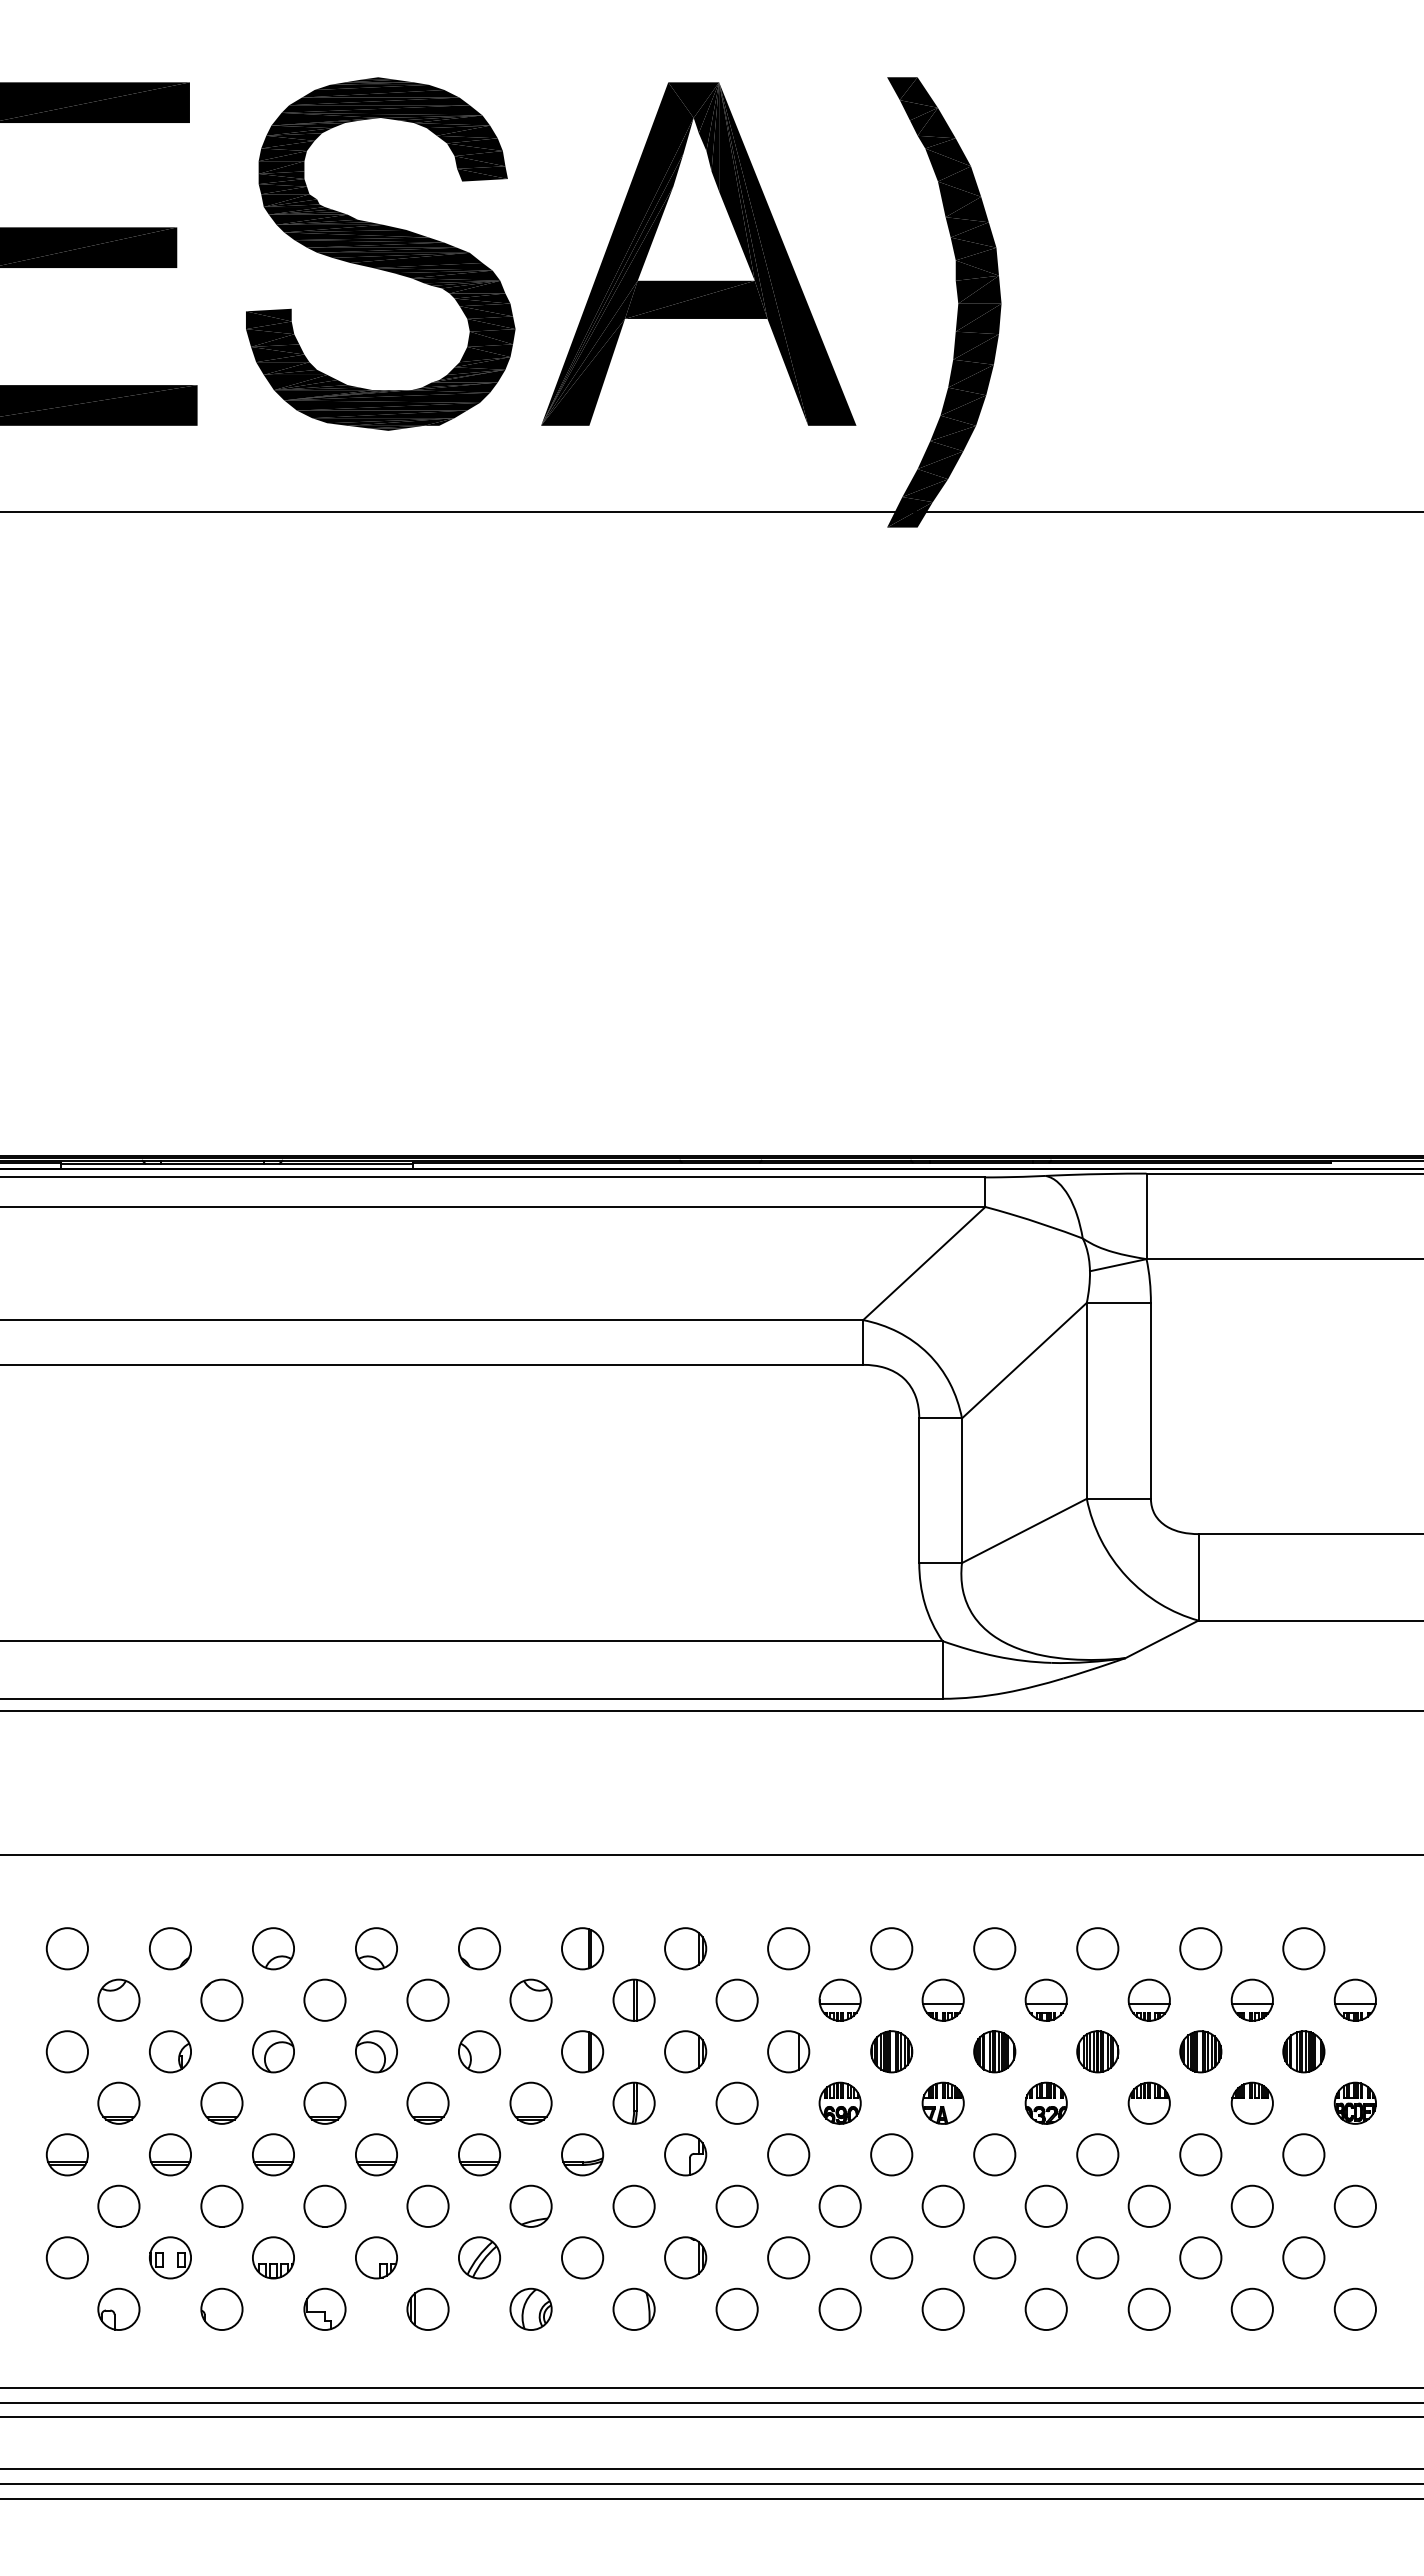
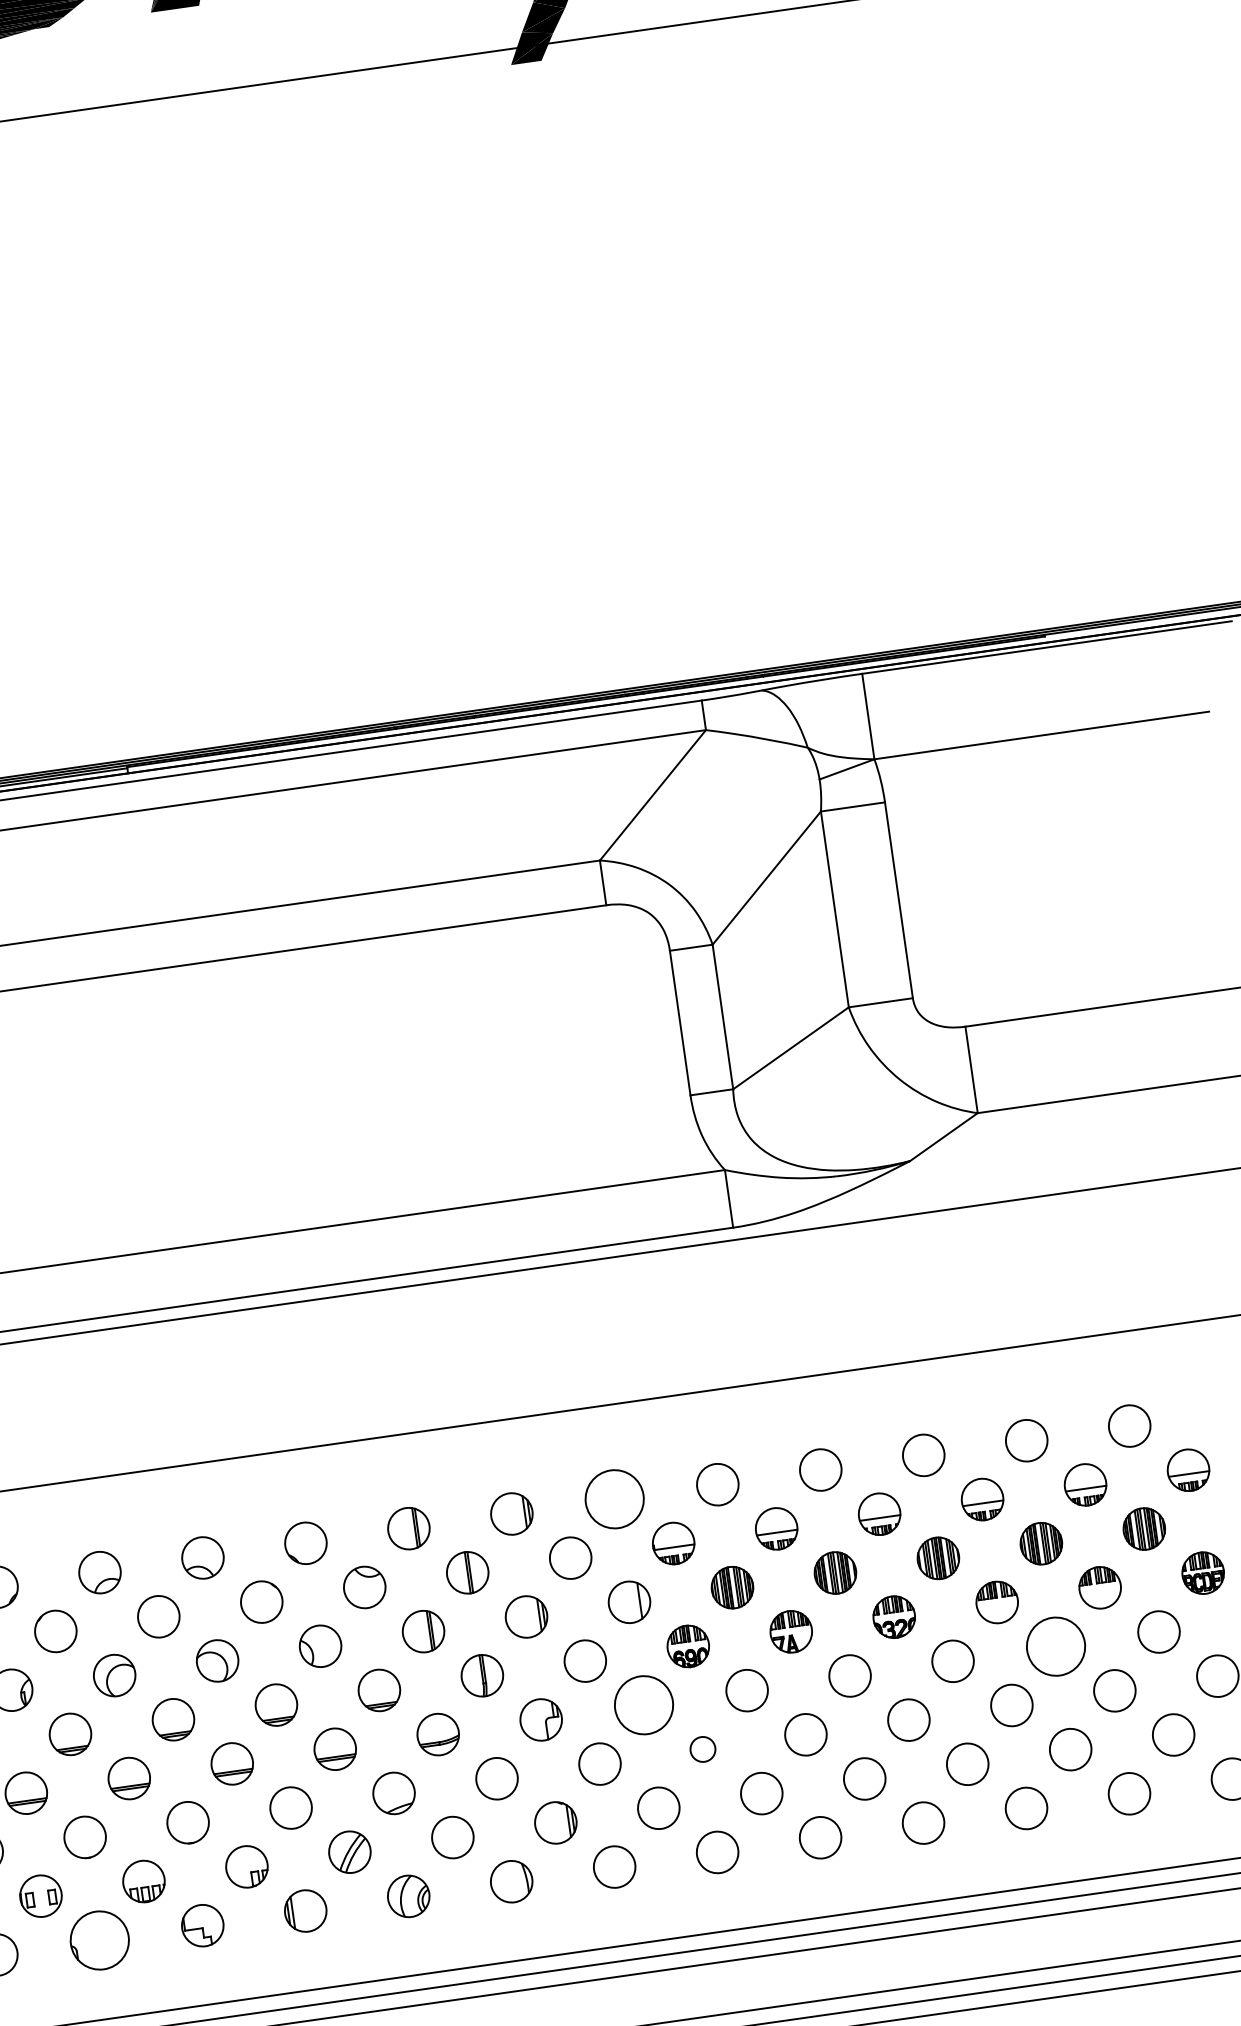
circle: (788, 1948) -> (614, 1499), size x1.4
circle: (788, 2154) -> (643, 1704), size x1.4
circle: (1200, 2154) -> (1055, 1646), size x1.4
circle: (839, 2205) -> (702, 1748), size x0.6
part: (221, 2308) -> (99, 1939), size x1.4

